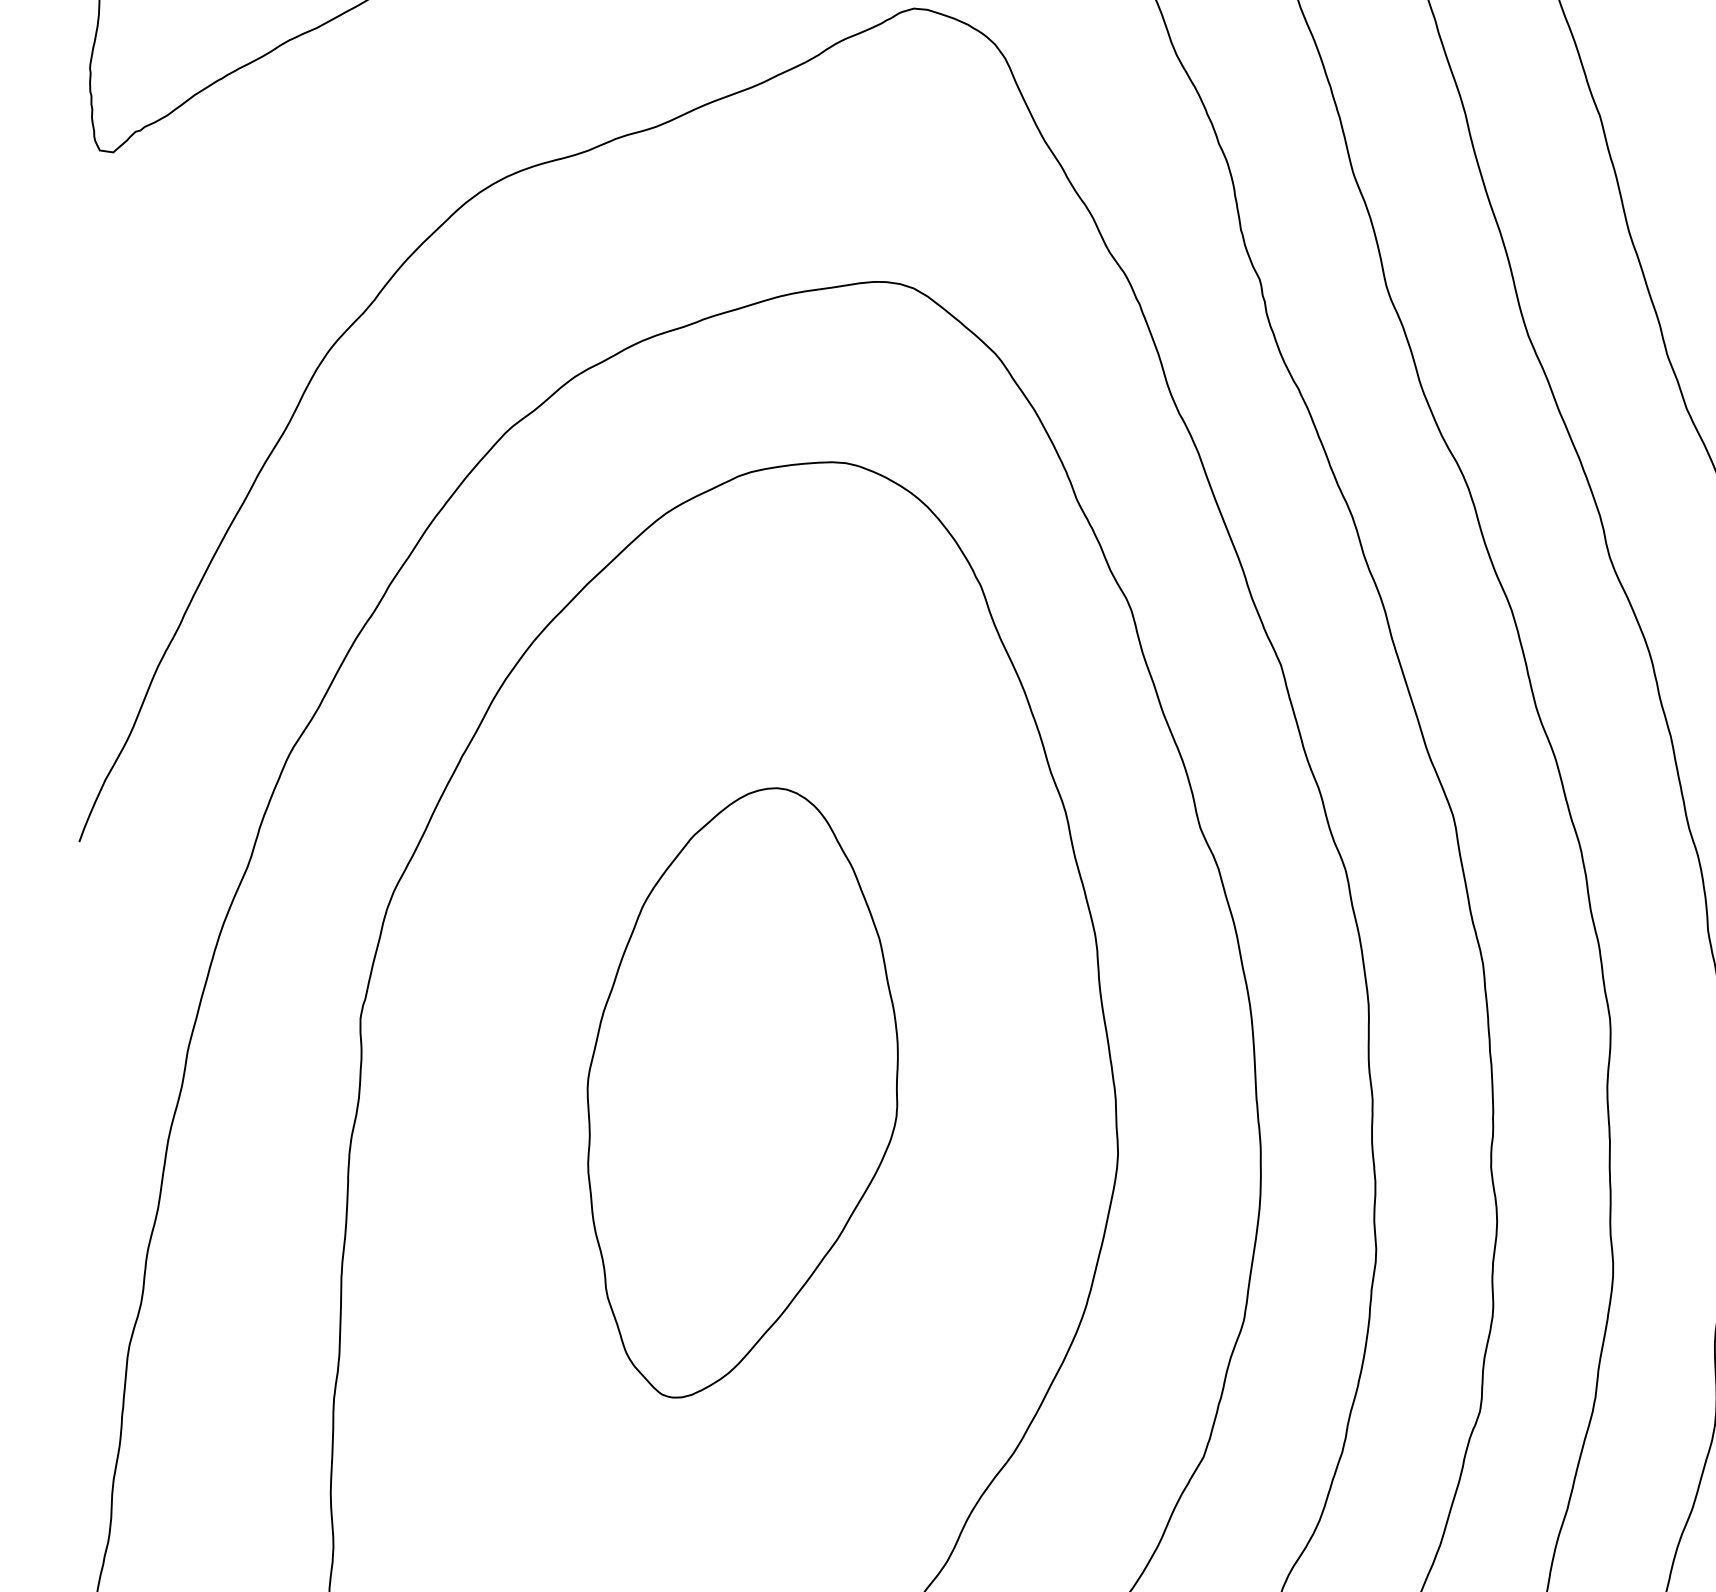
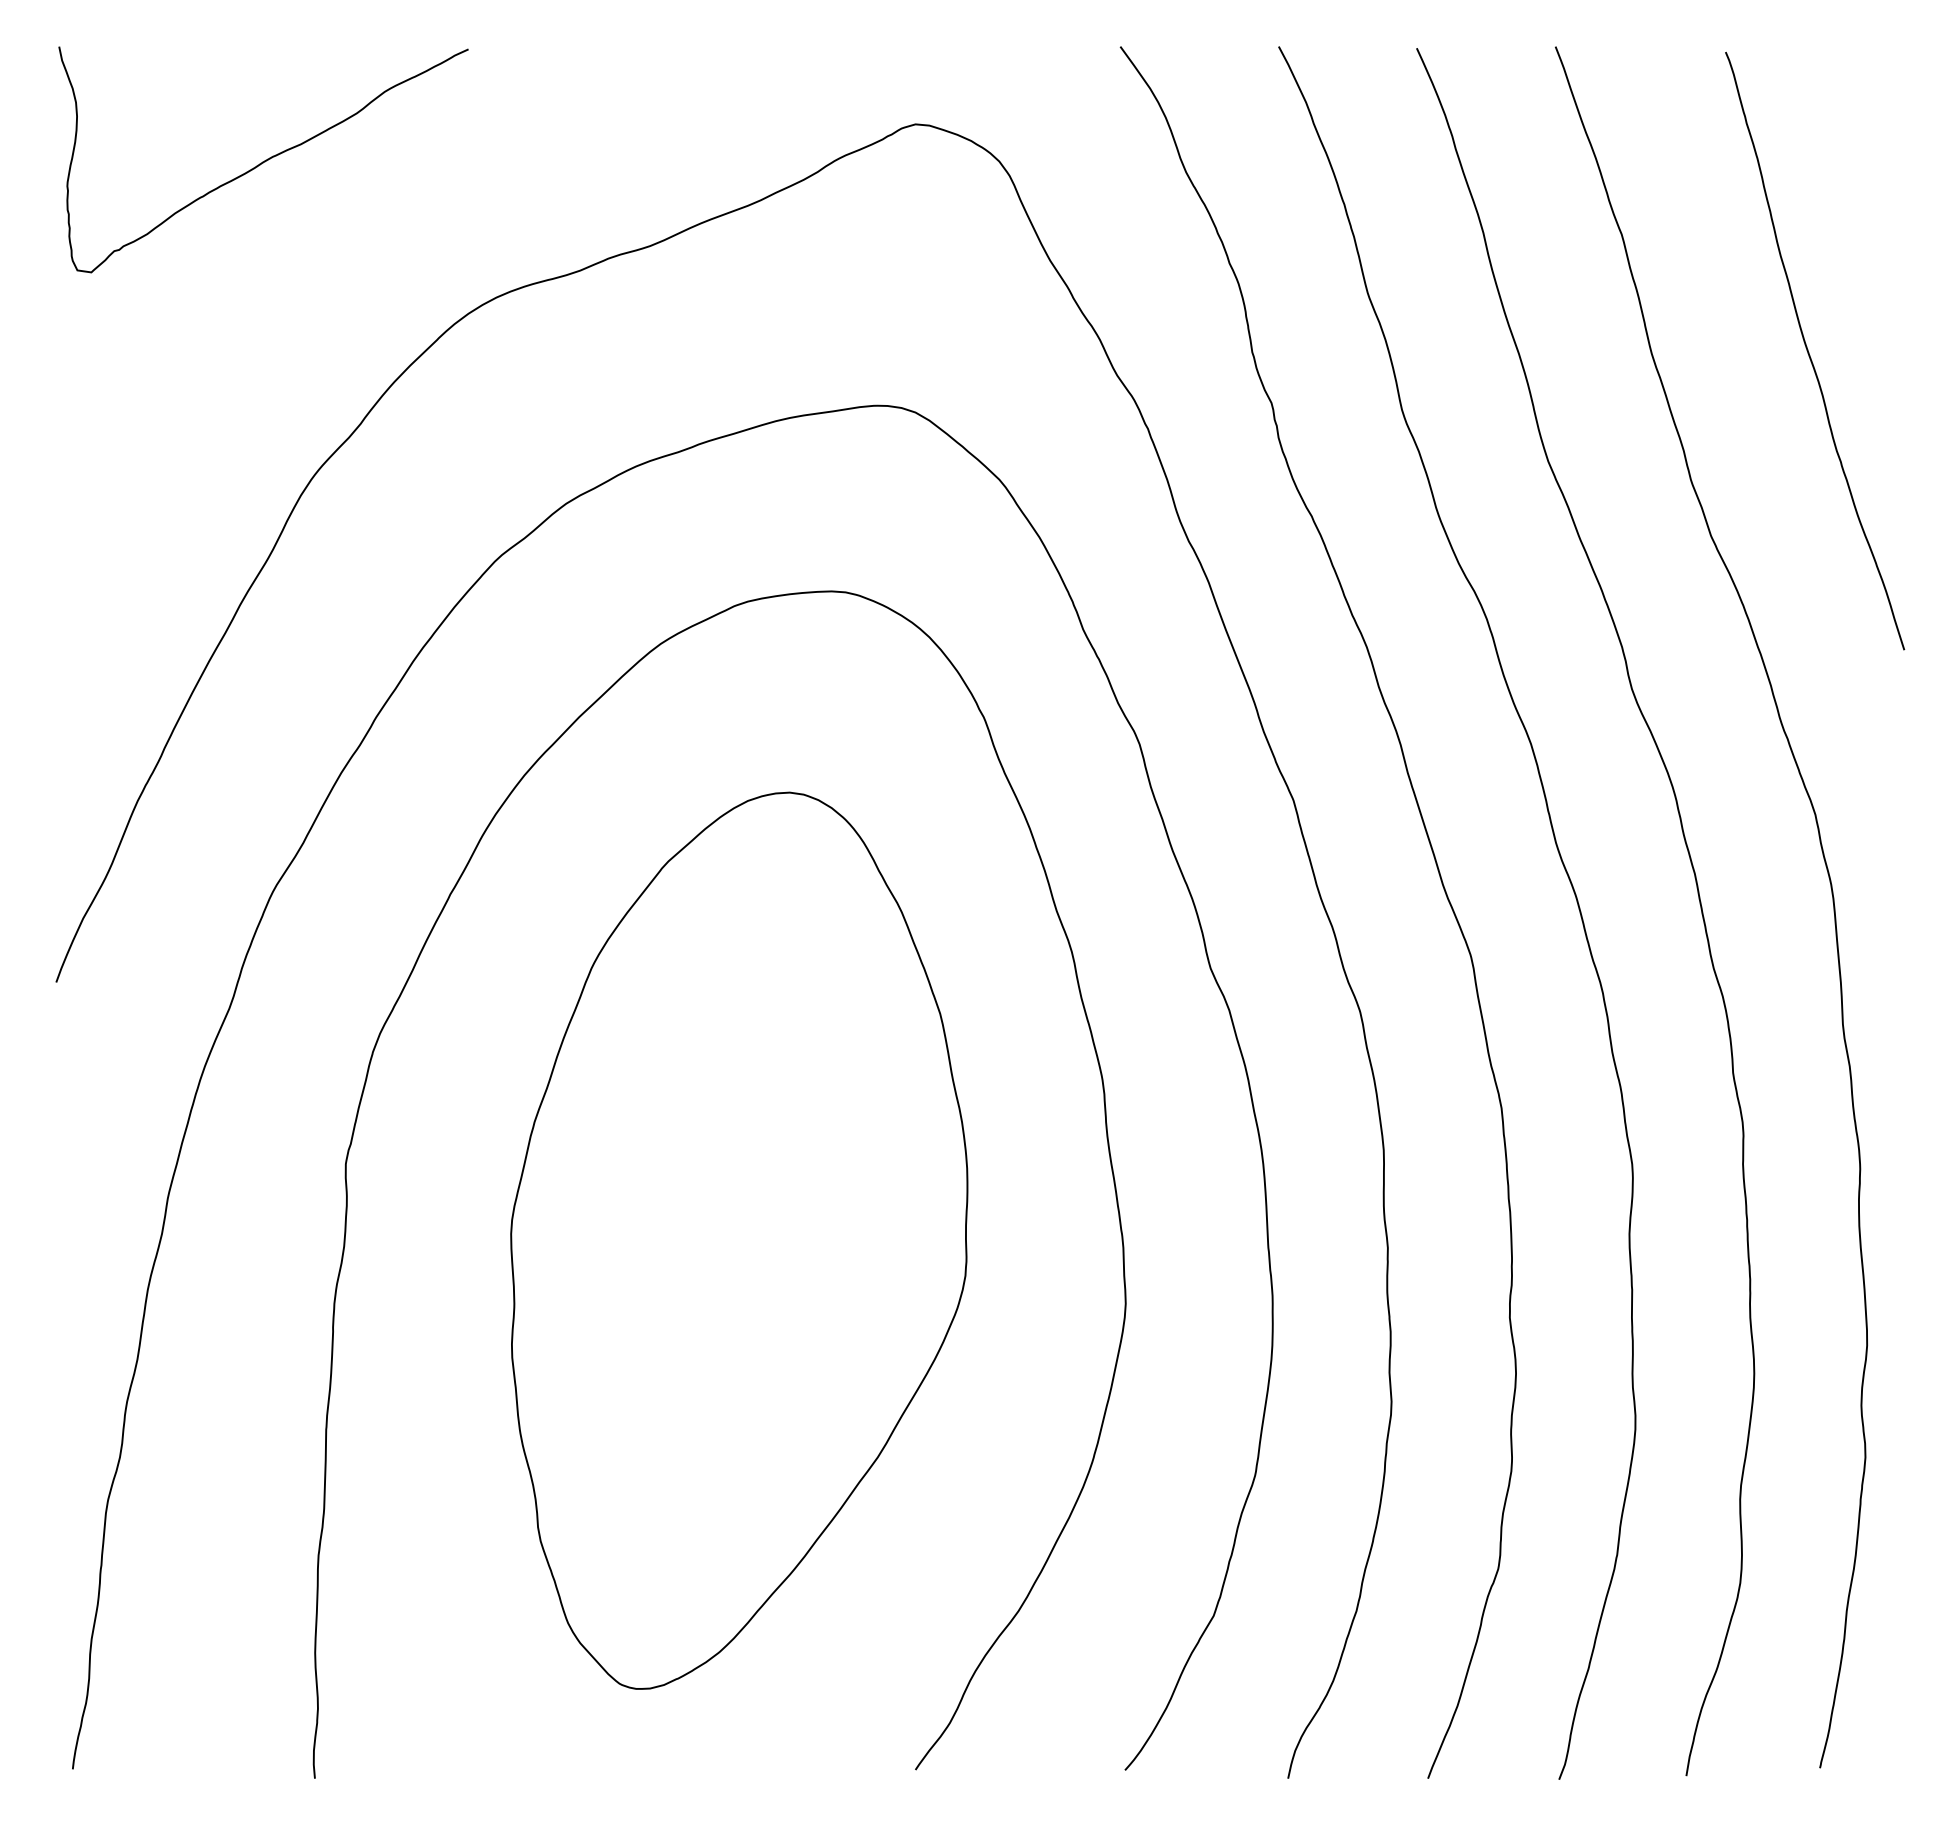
part: (742, 1092) -> (739, 1240), size x1.43

